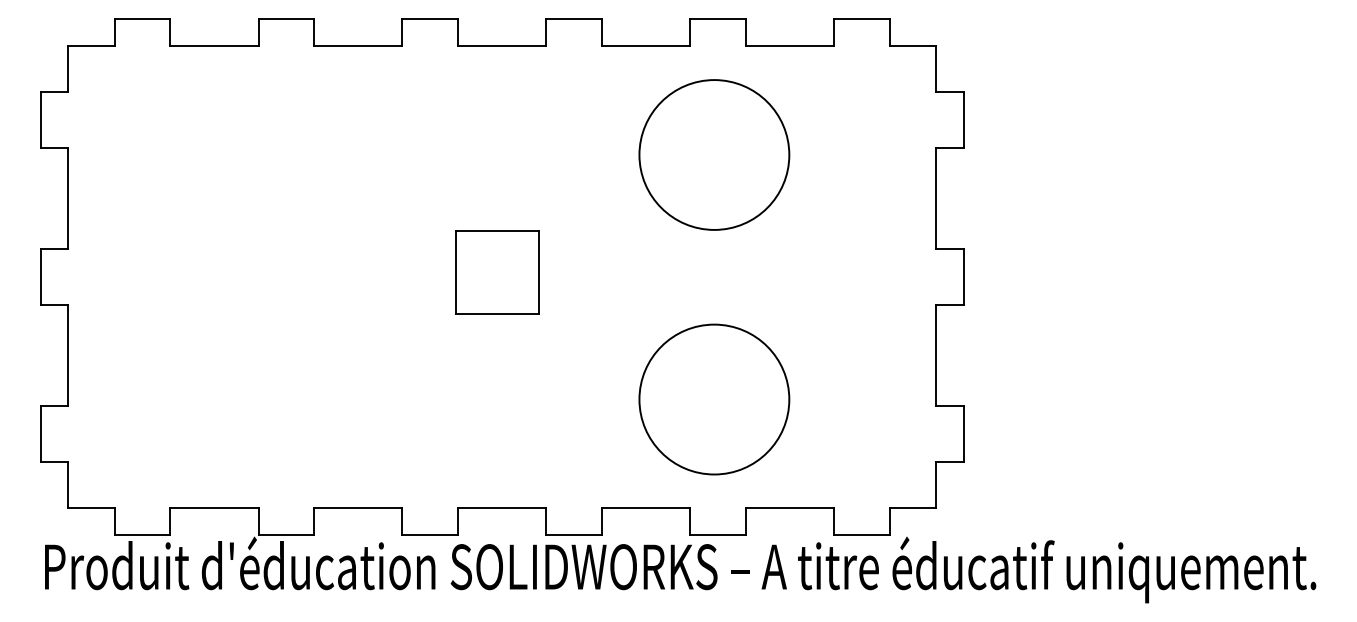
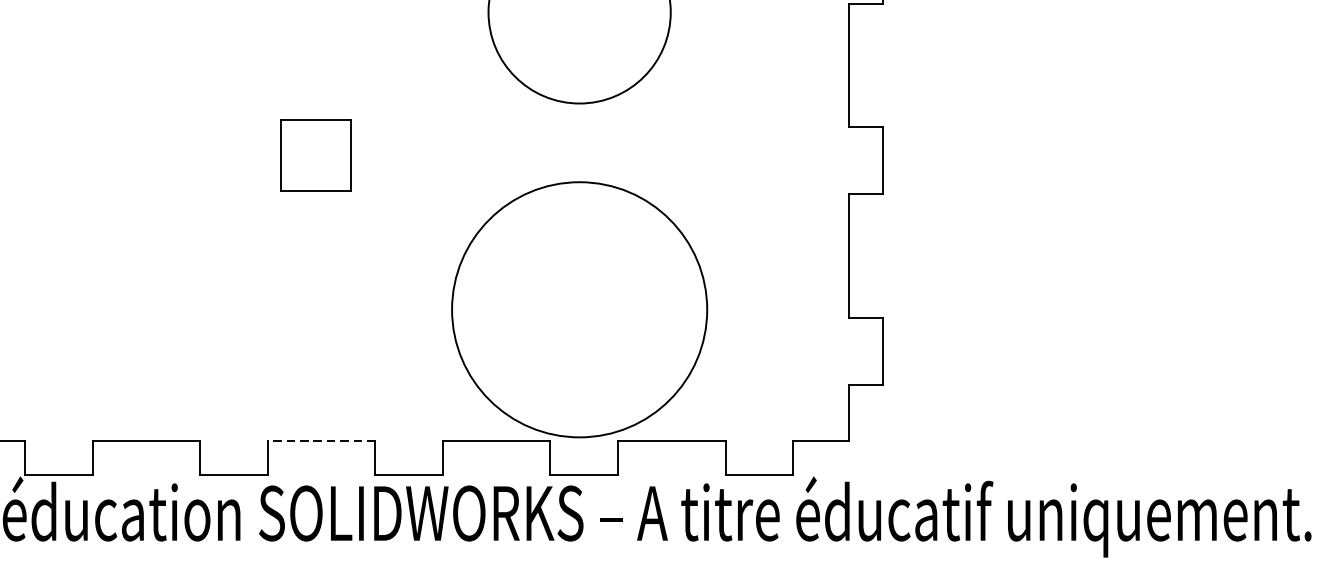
part: (497, 272) -> (315, 155), size x0.7
circle: (714, 399) -> (579, 309), size x1.4
line: (501, 507) -> (320, 441), solid -> dashed

